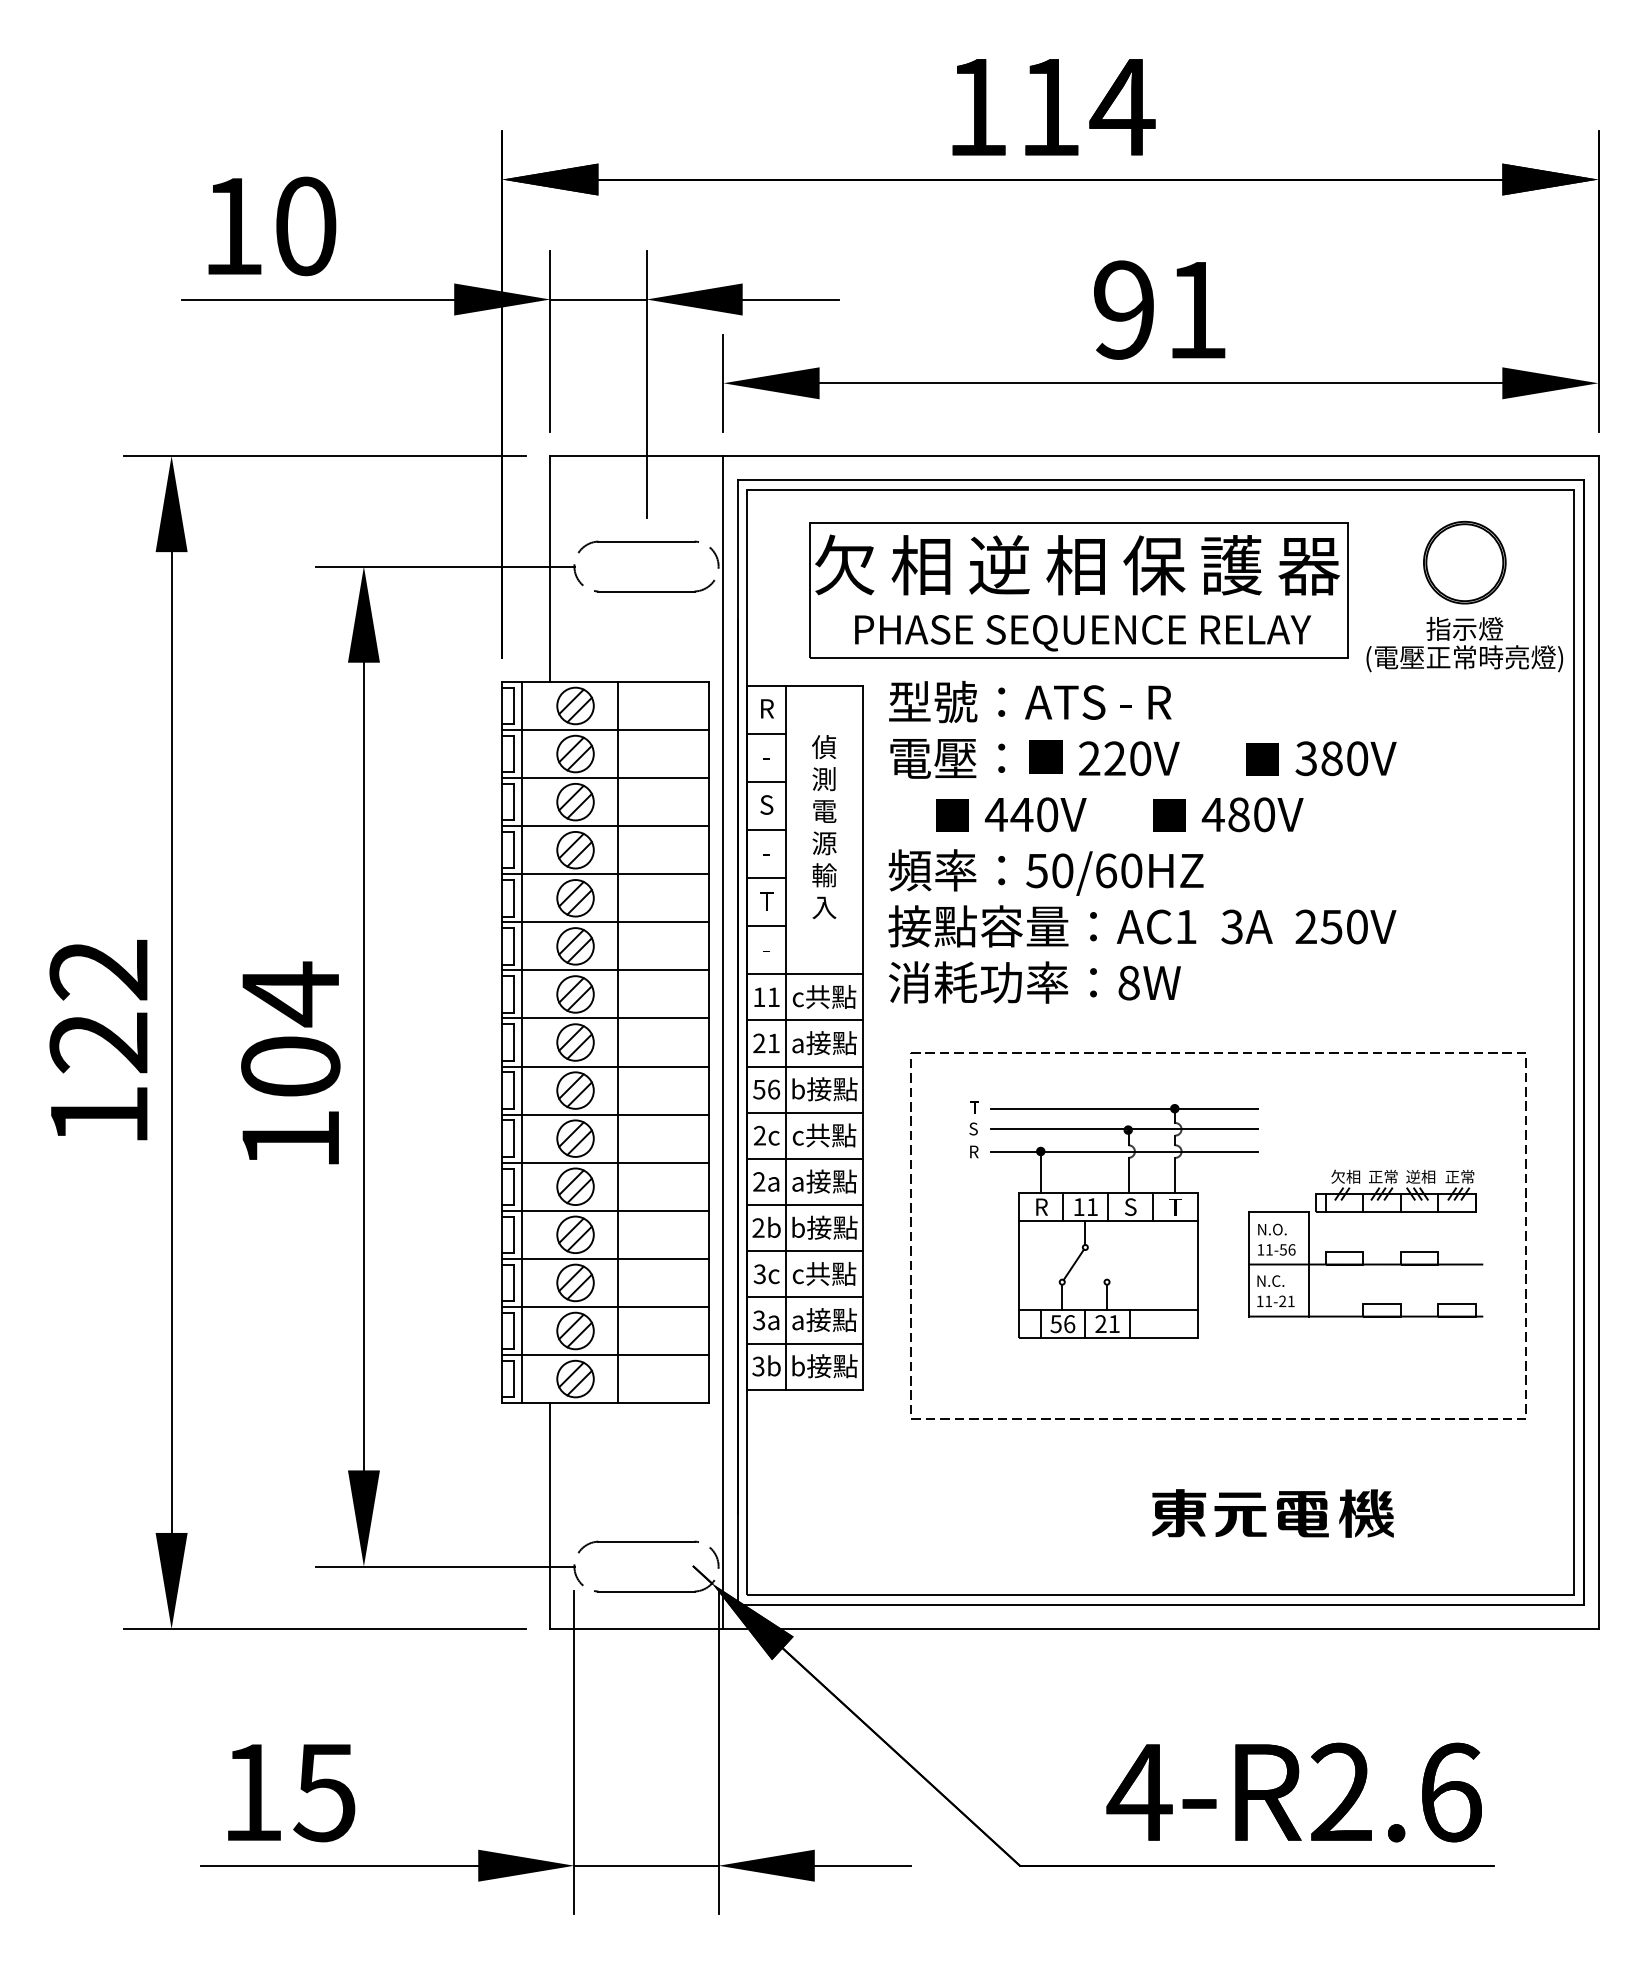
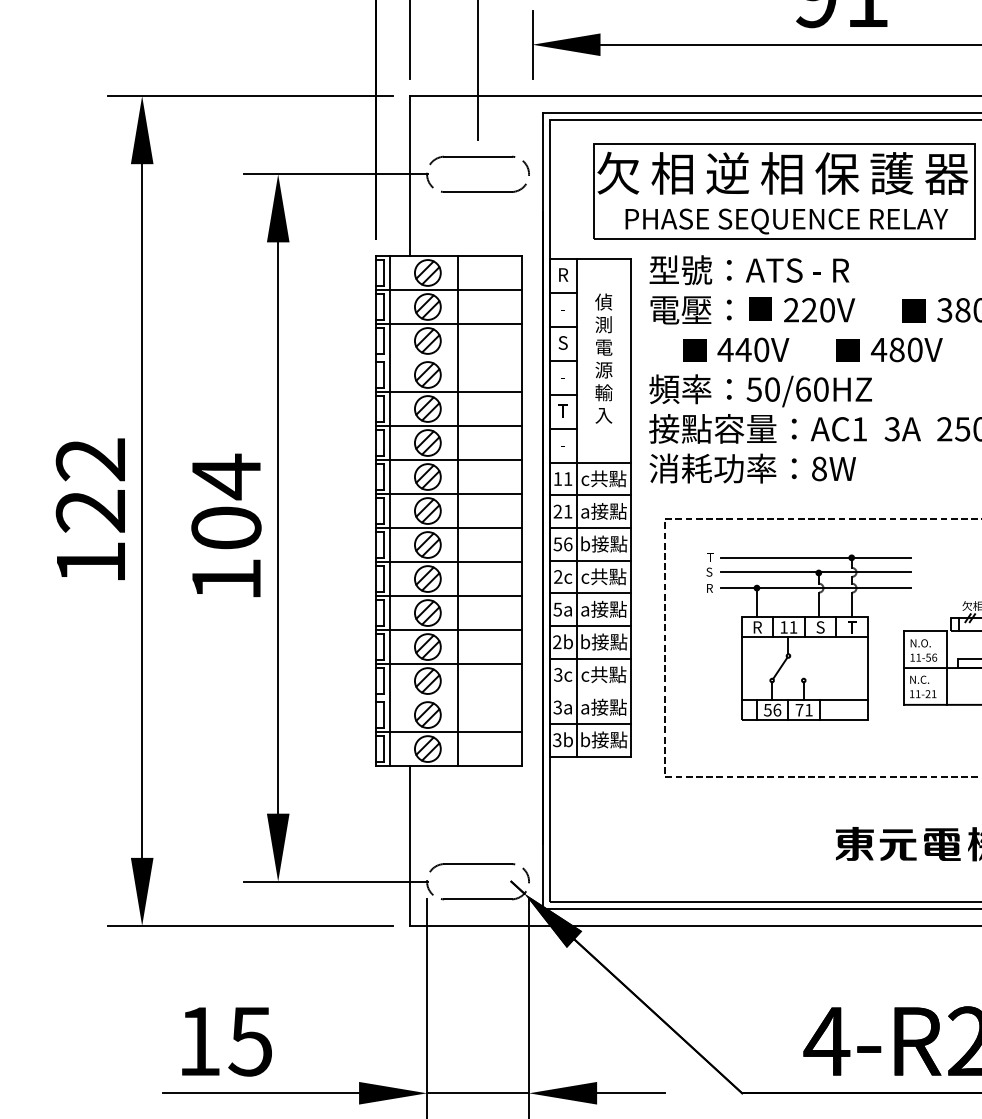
line: (605, 826) -> (449, 358), removed
line: (723, 1042) -> (532, 511), removed
text: (759, 1181) -> (557, 609), 2a -> 5a
line: (804, 1297) -> (589, 691), removed
line: (605, 1306) -> (449, 697), removed
text: (1100, 1323) -> (799, 709), 21 -> 71

